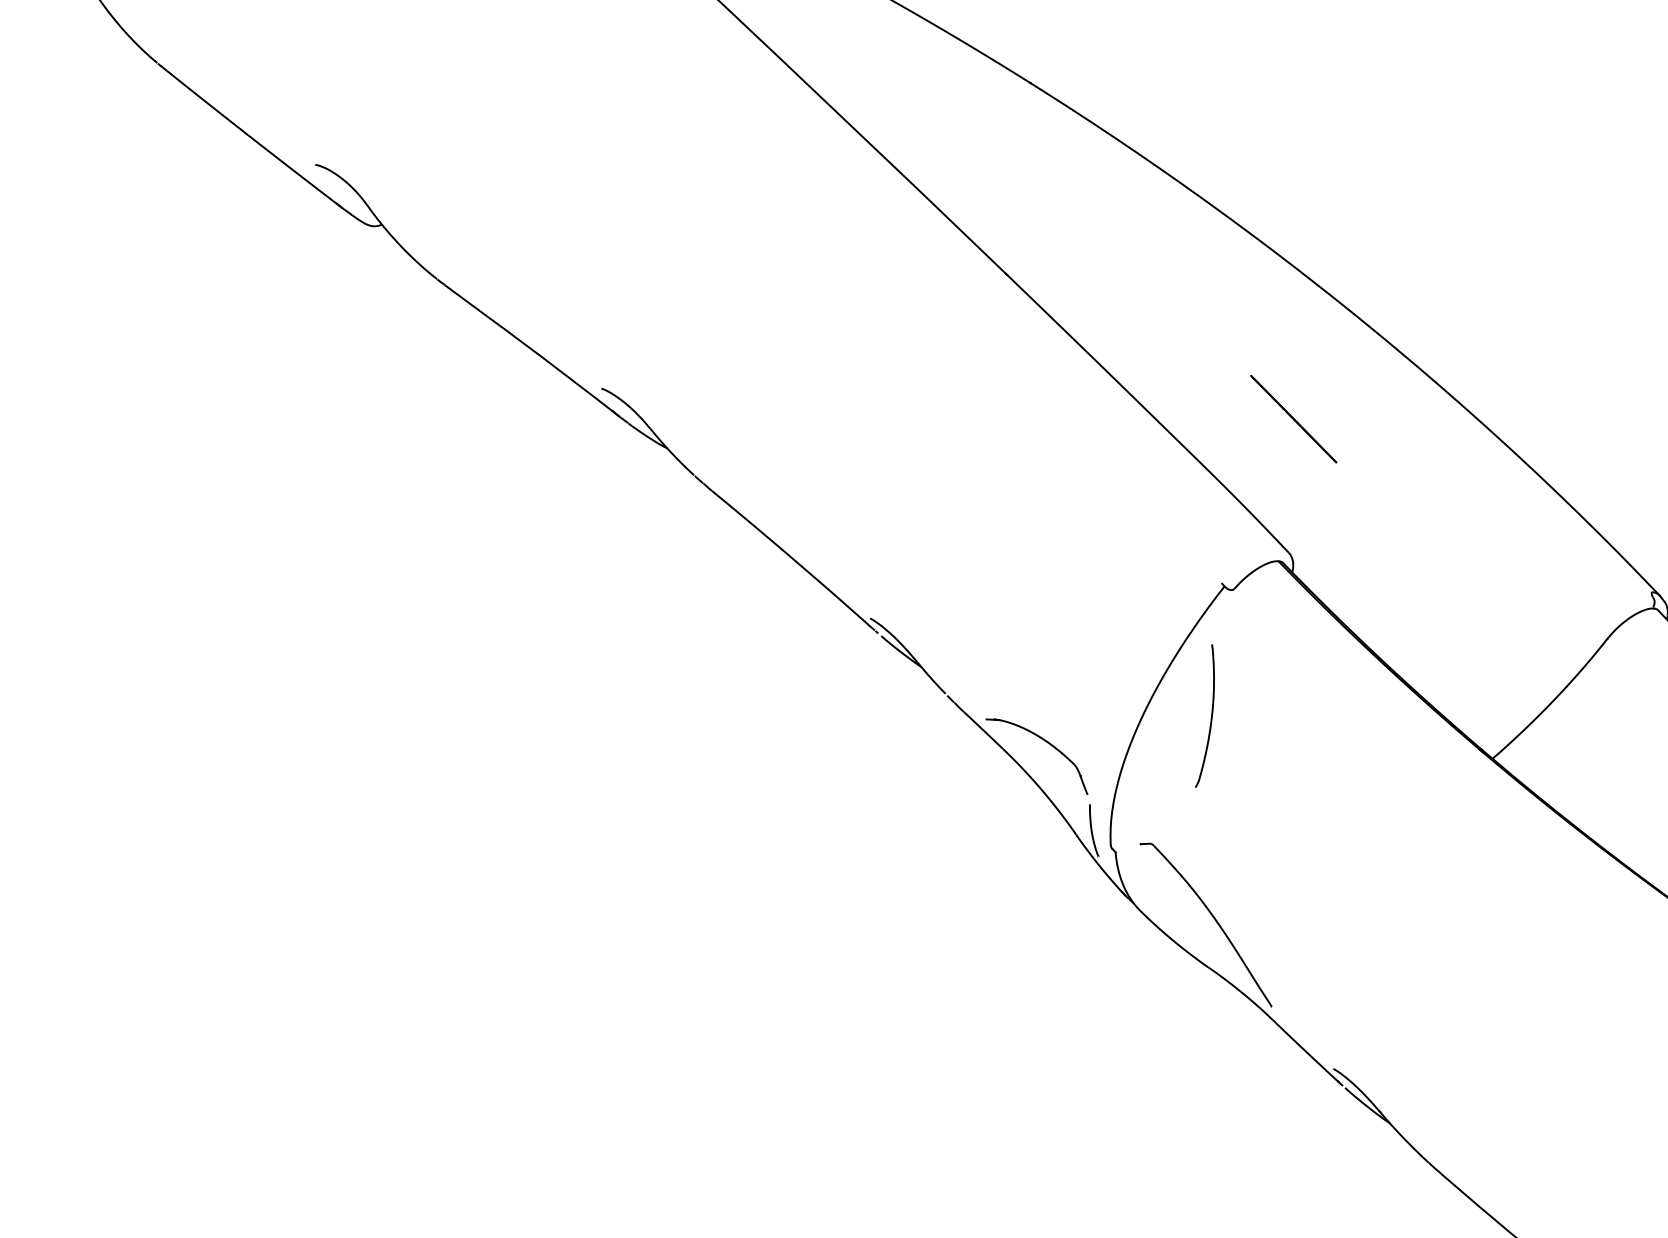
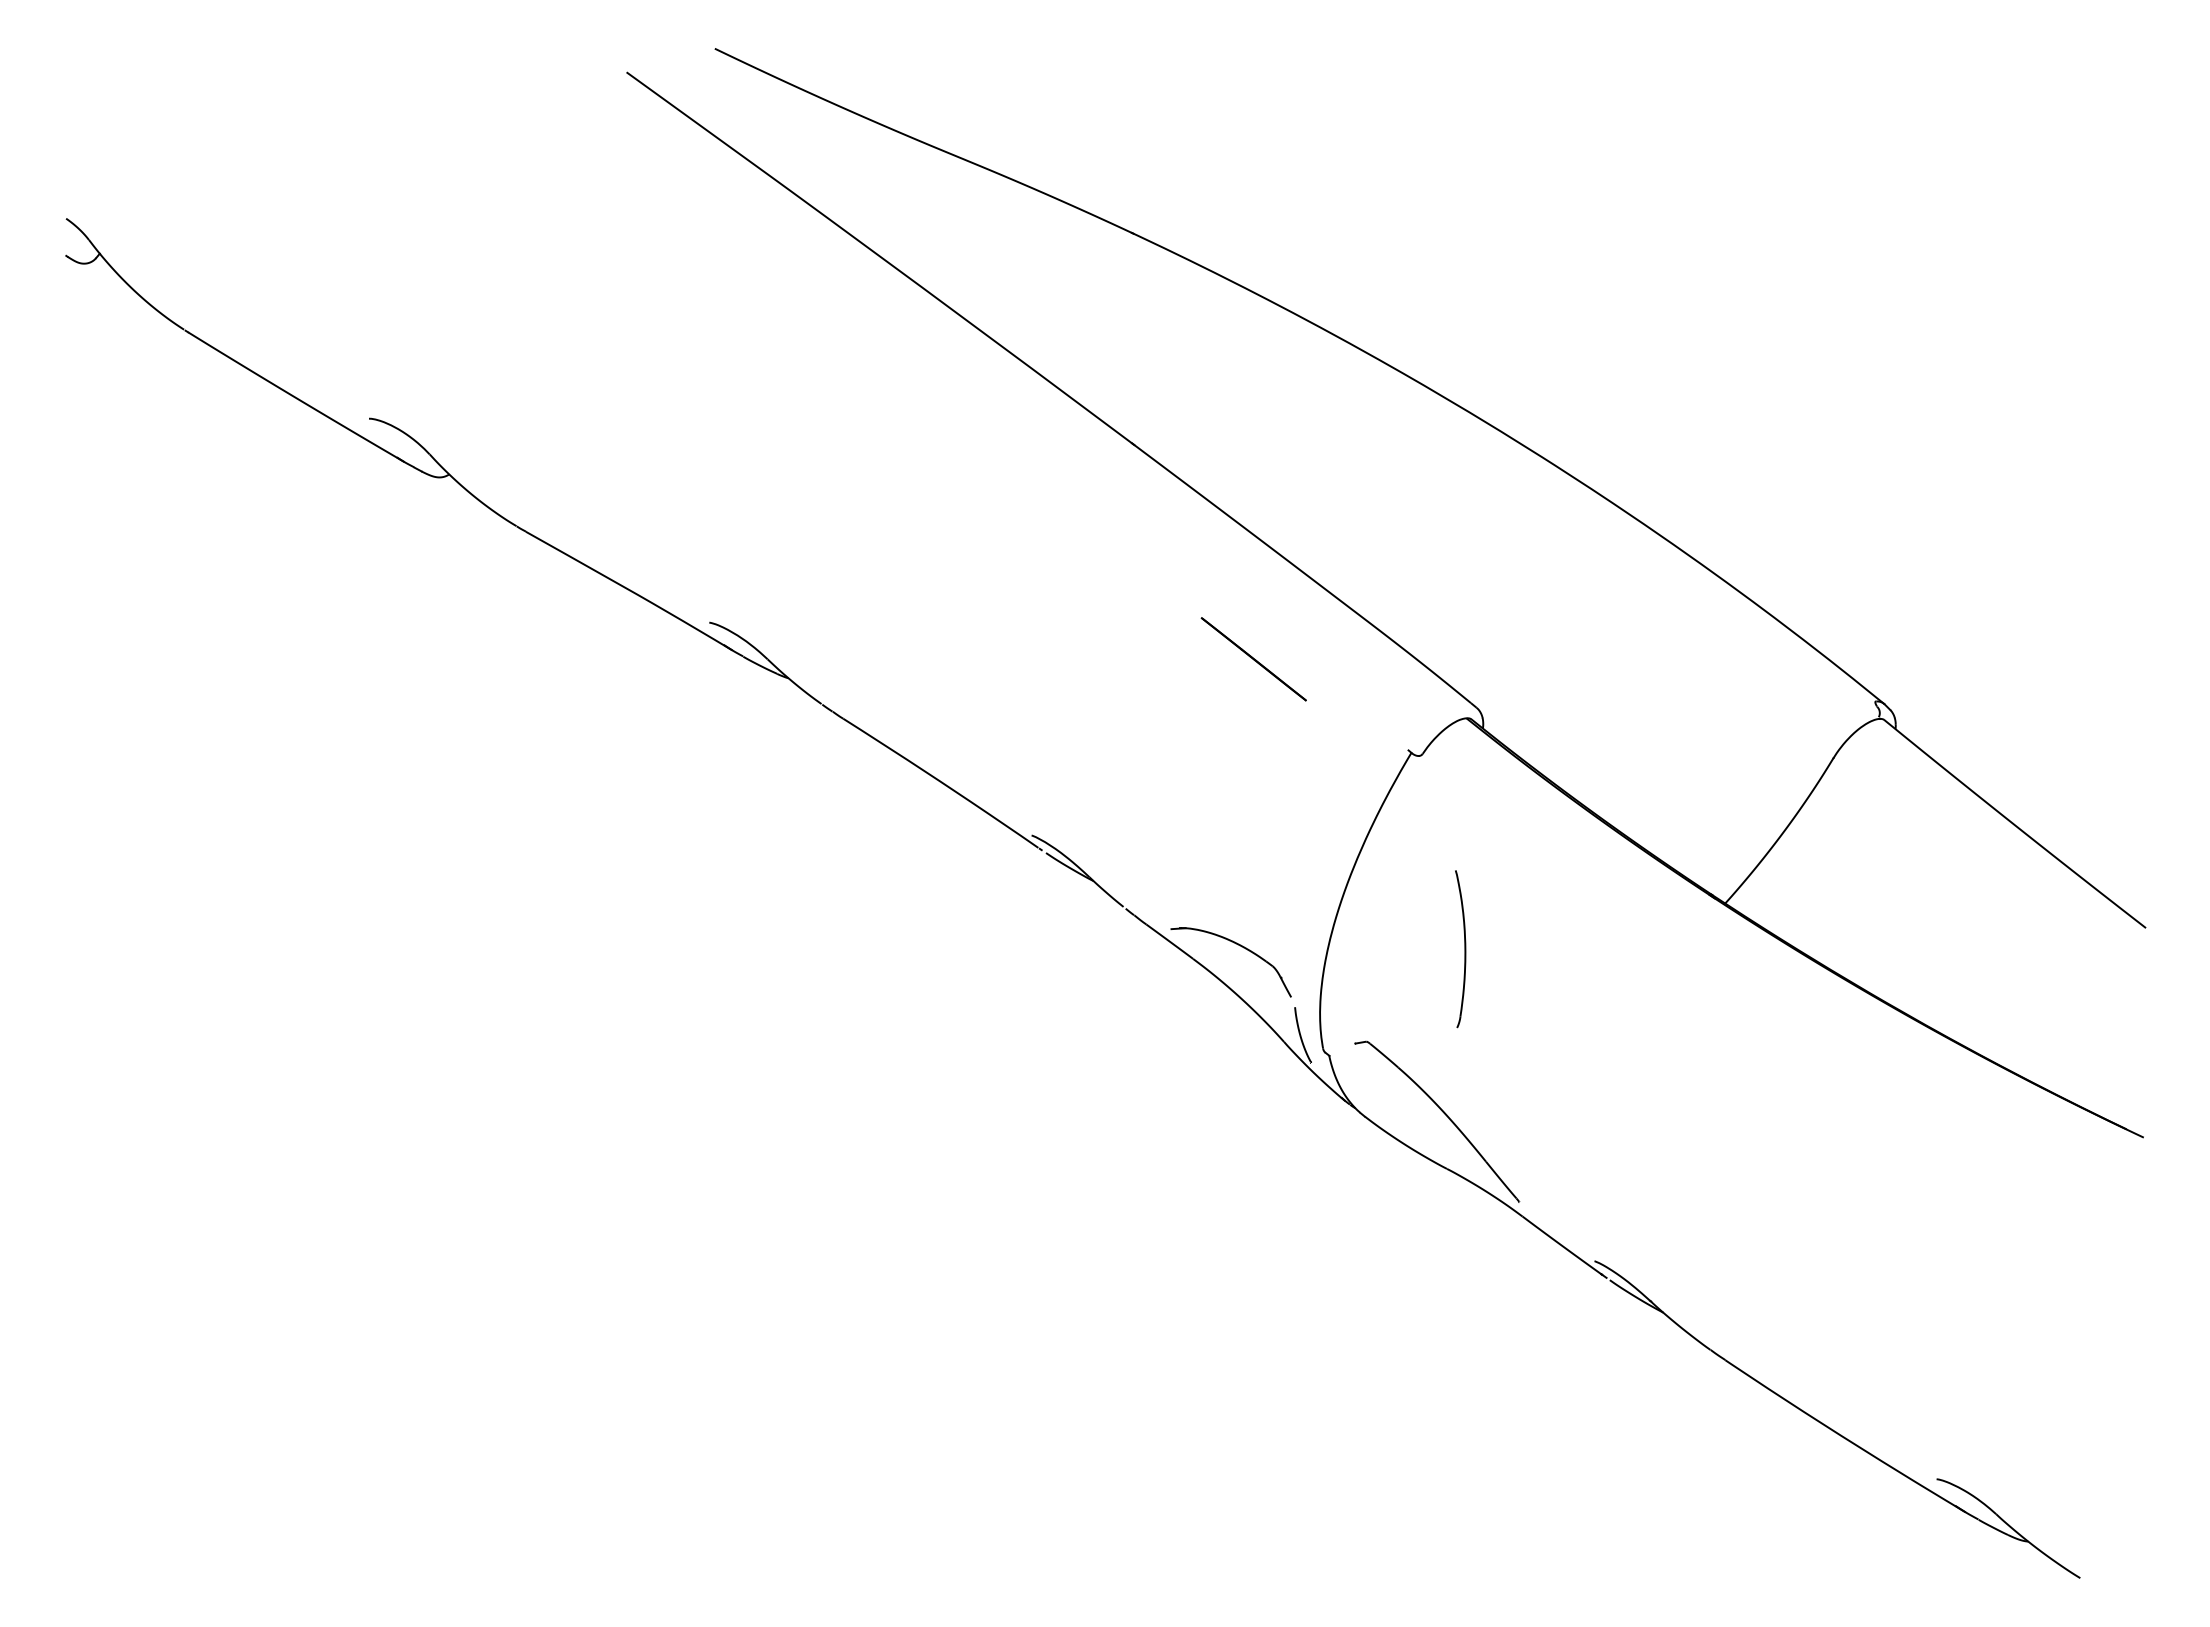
line: (1293, 419) -> (1253, 659), moved
part: (1207, 716) -> (1460, 949), moved

